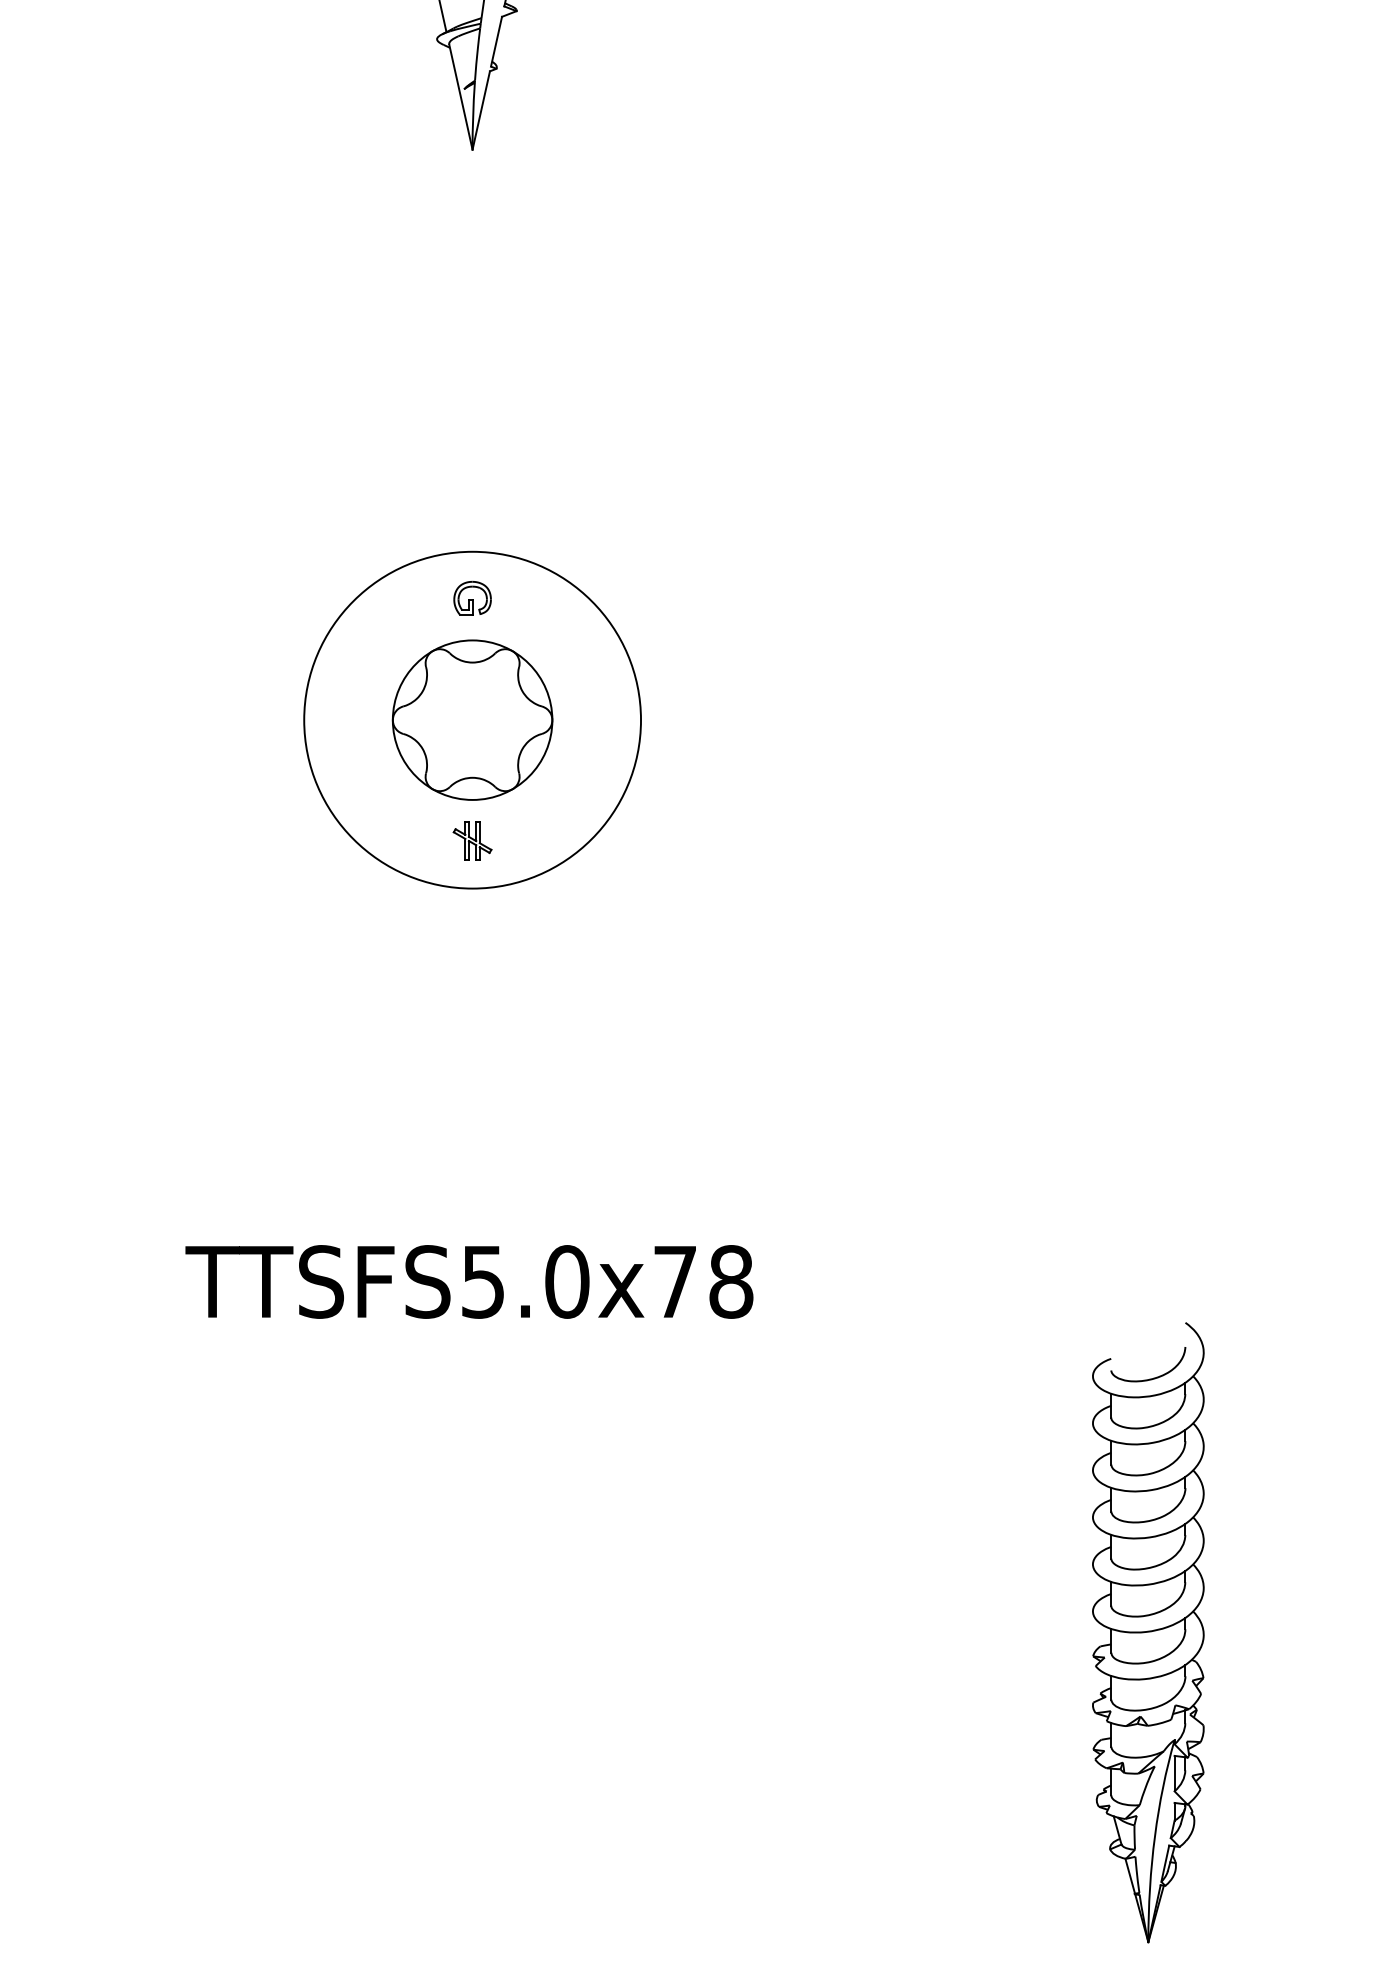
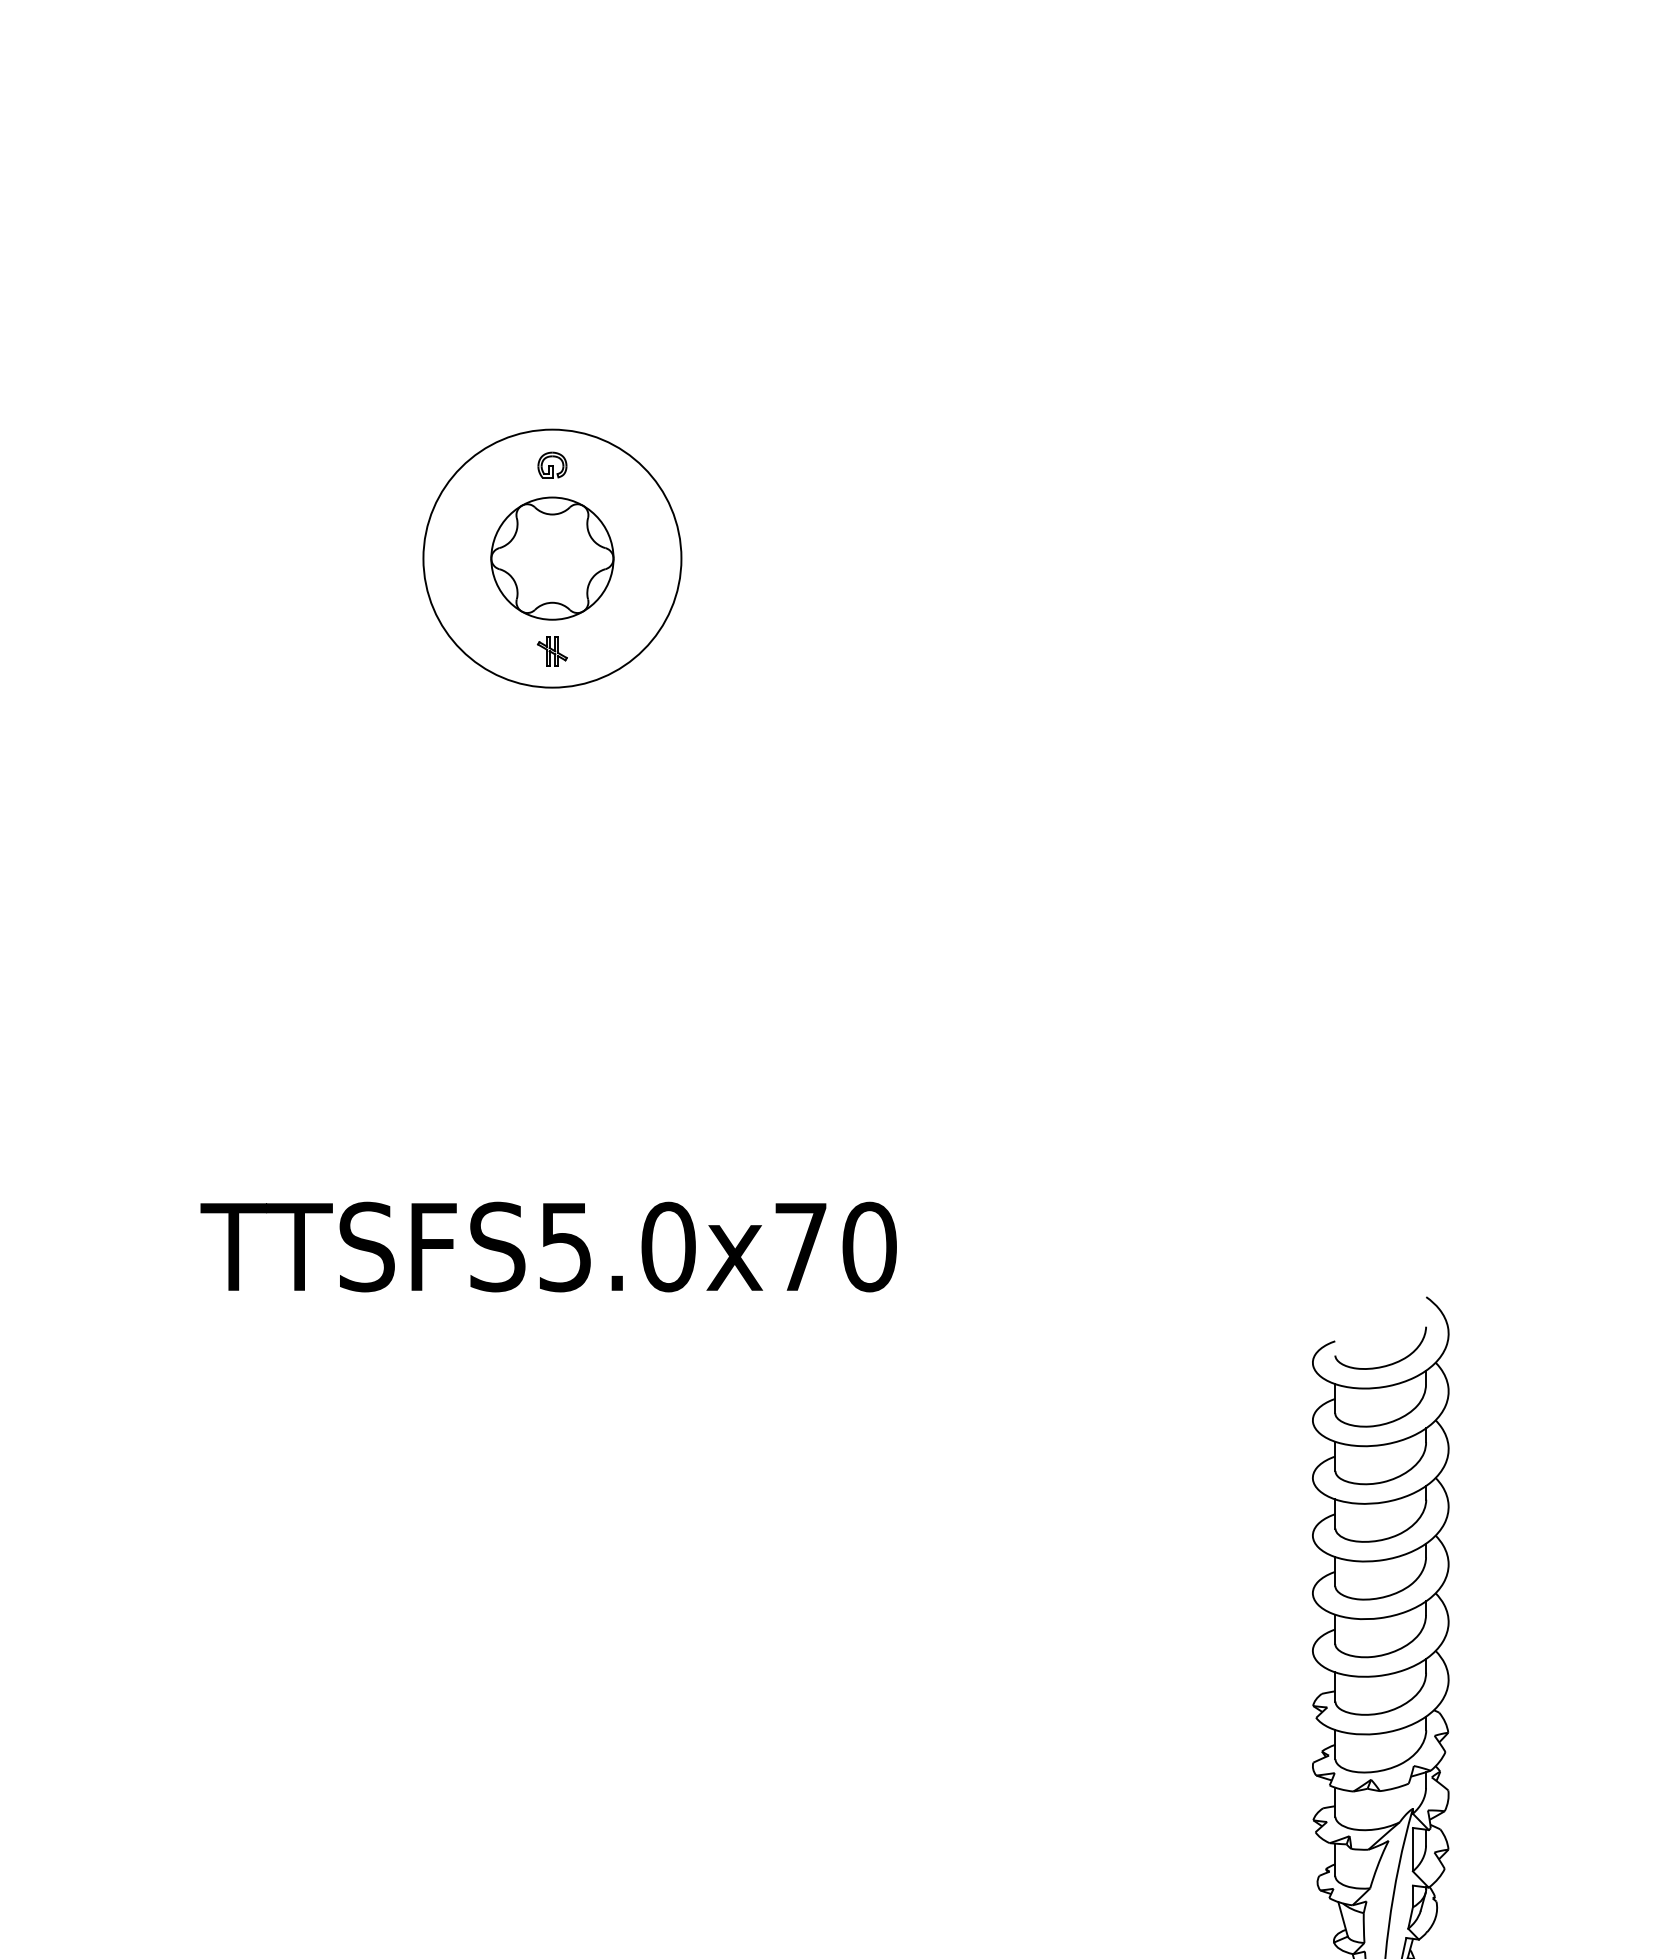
part: (472, 720) -> (552, 558), size x0.62
text: (731, 1281) -> (869, 1246), TTSFS5.0x78 -> TTSFS5.0x70

